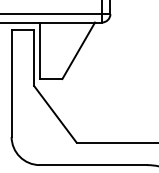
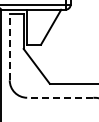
line: (11, 82) -> (9, 46), solid -> dashed
line: (92, 164) -> (59, 97), solid -> dashed

